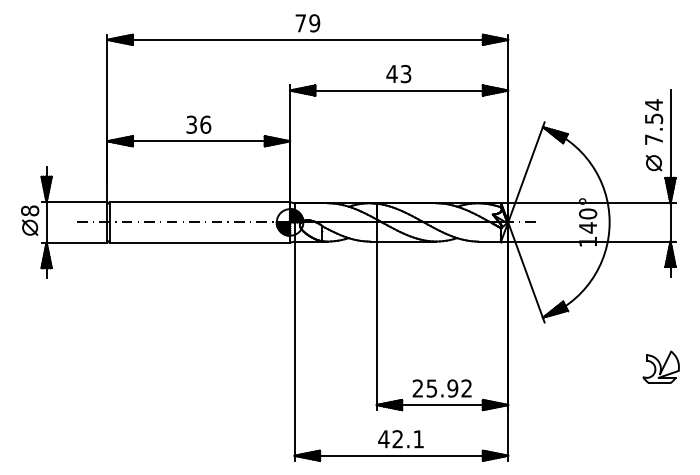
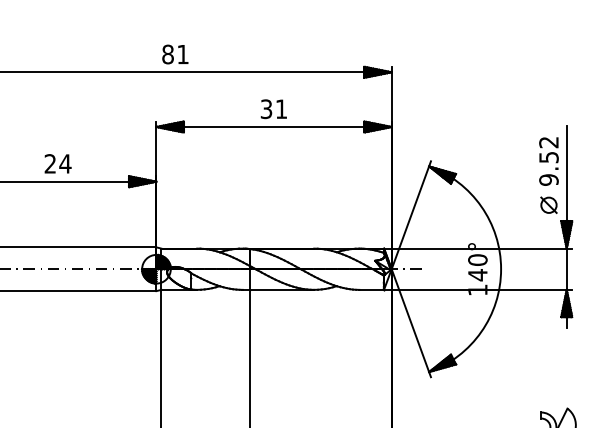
text: (307, 23) -> (175, 54), 79 -> 81
text: (398, 73) -> (273, 108), 43 -> 31
text: (653, 122) -> (548, 161), 7.54 -> 9.52
text: (198, 124) -> (57, 163), 36 -> 24

